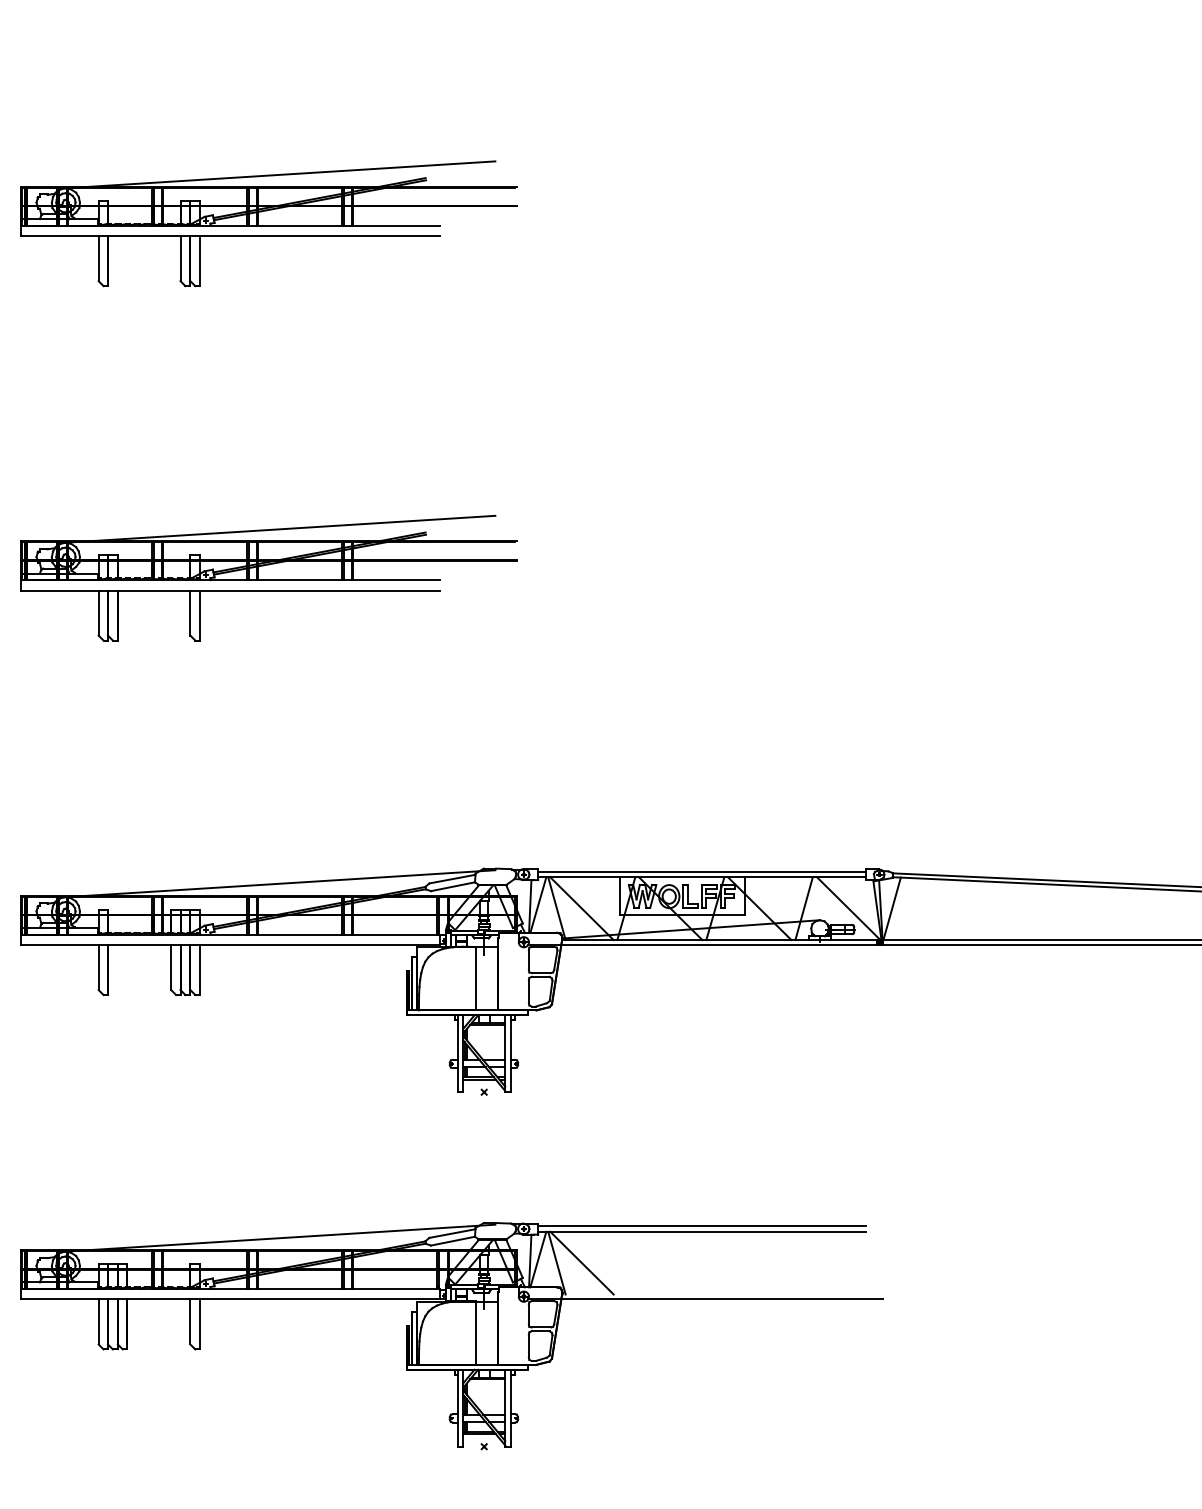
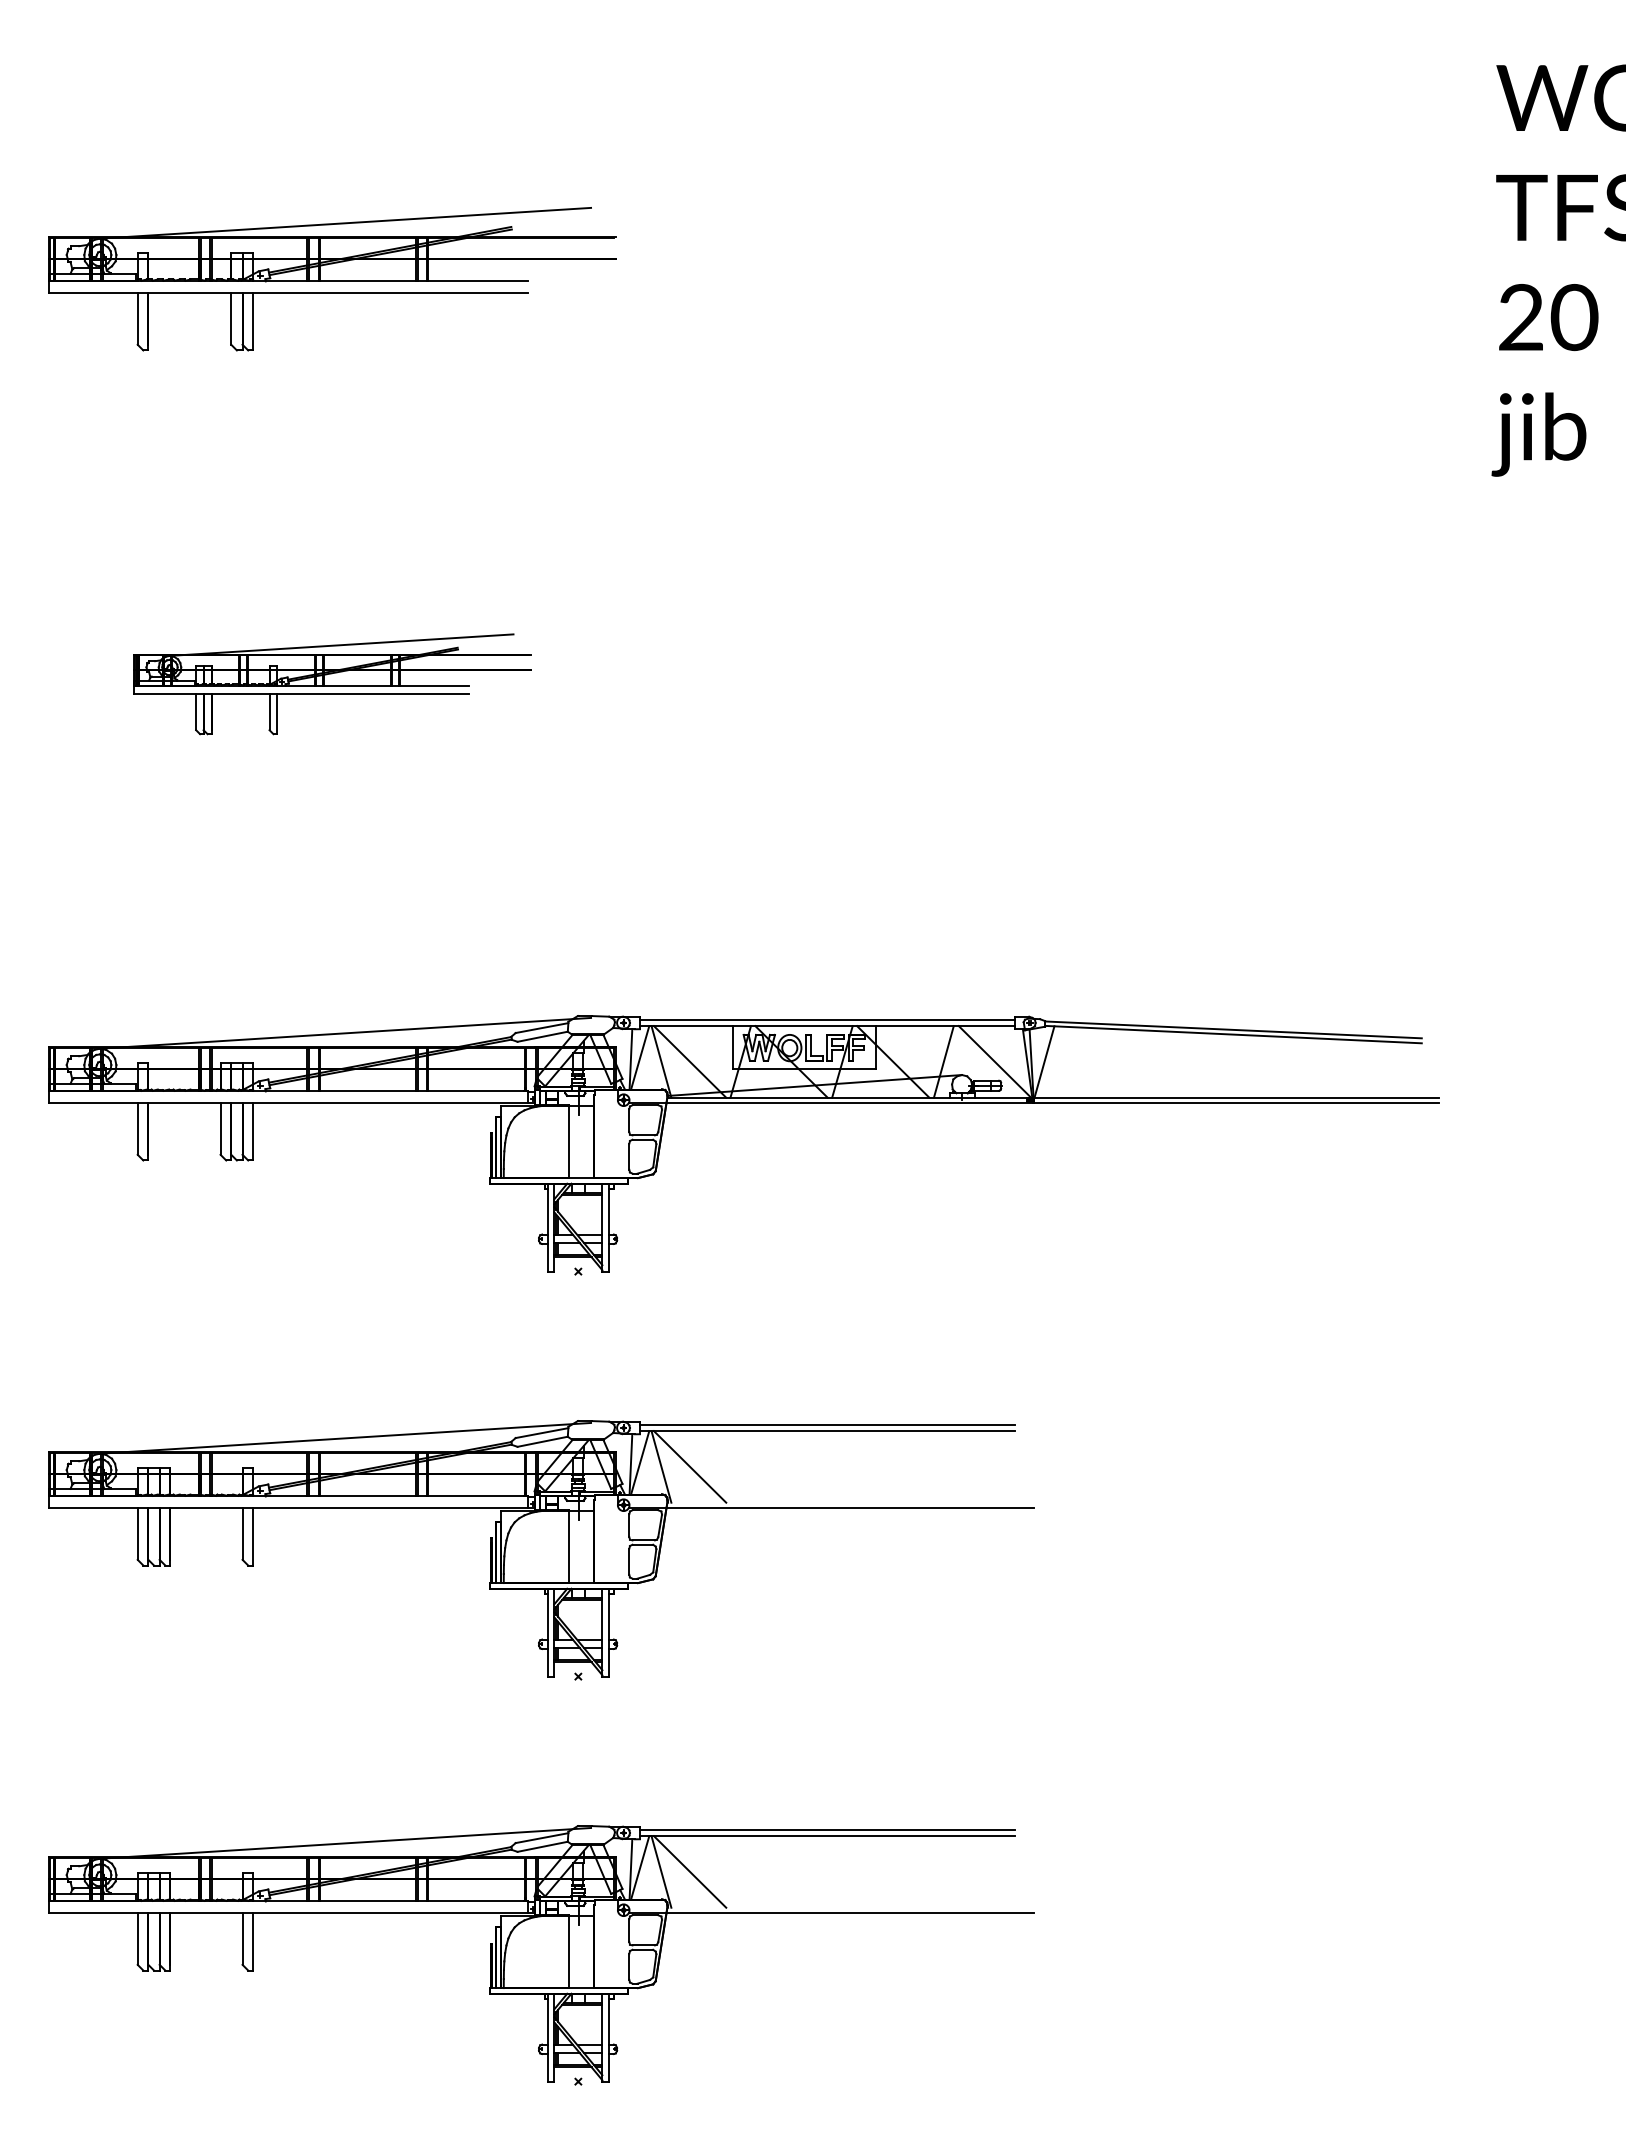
part: (269, 578) -> (332, 684), size x0.7

